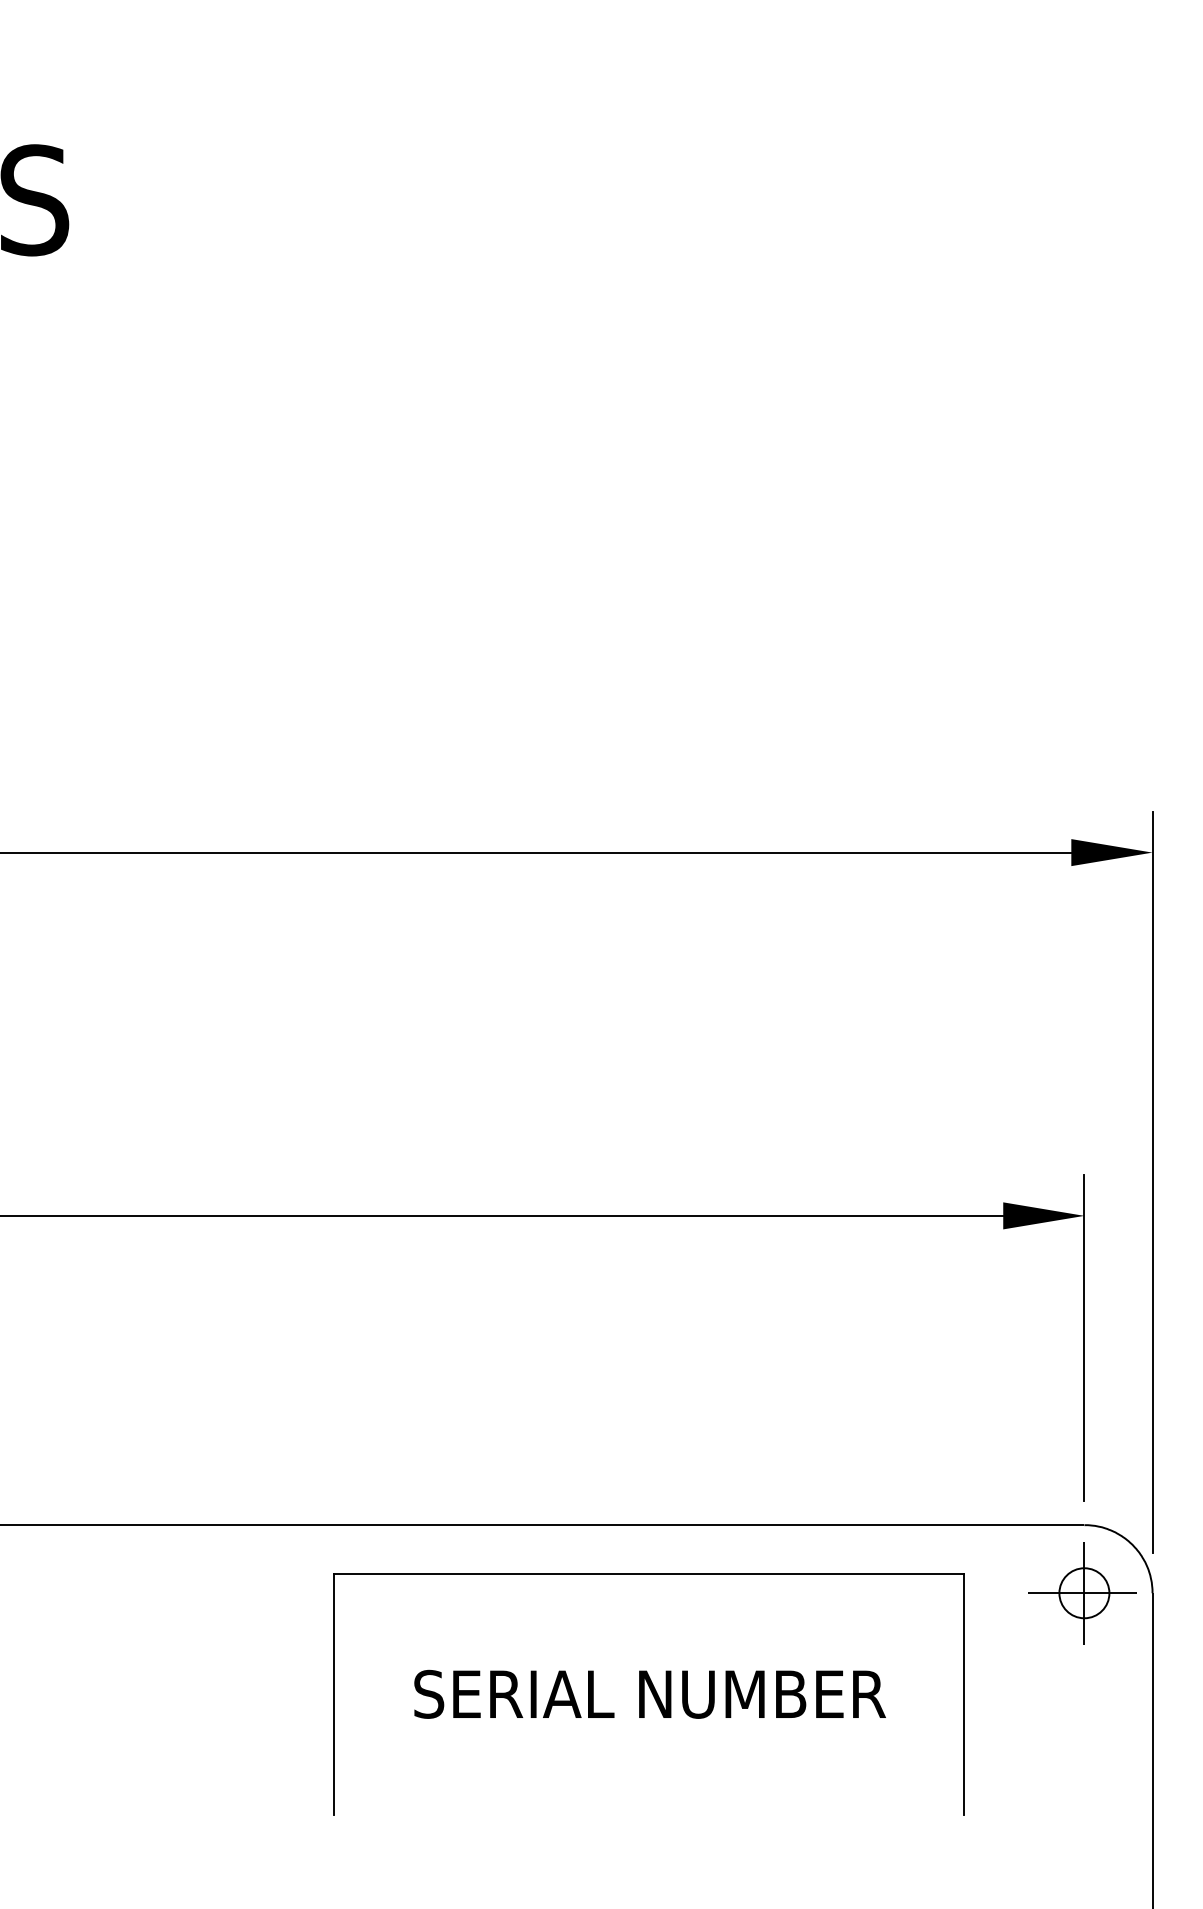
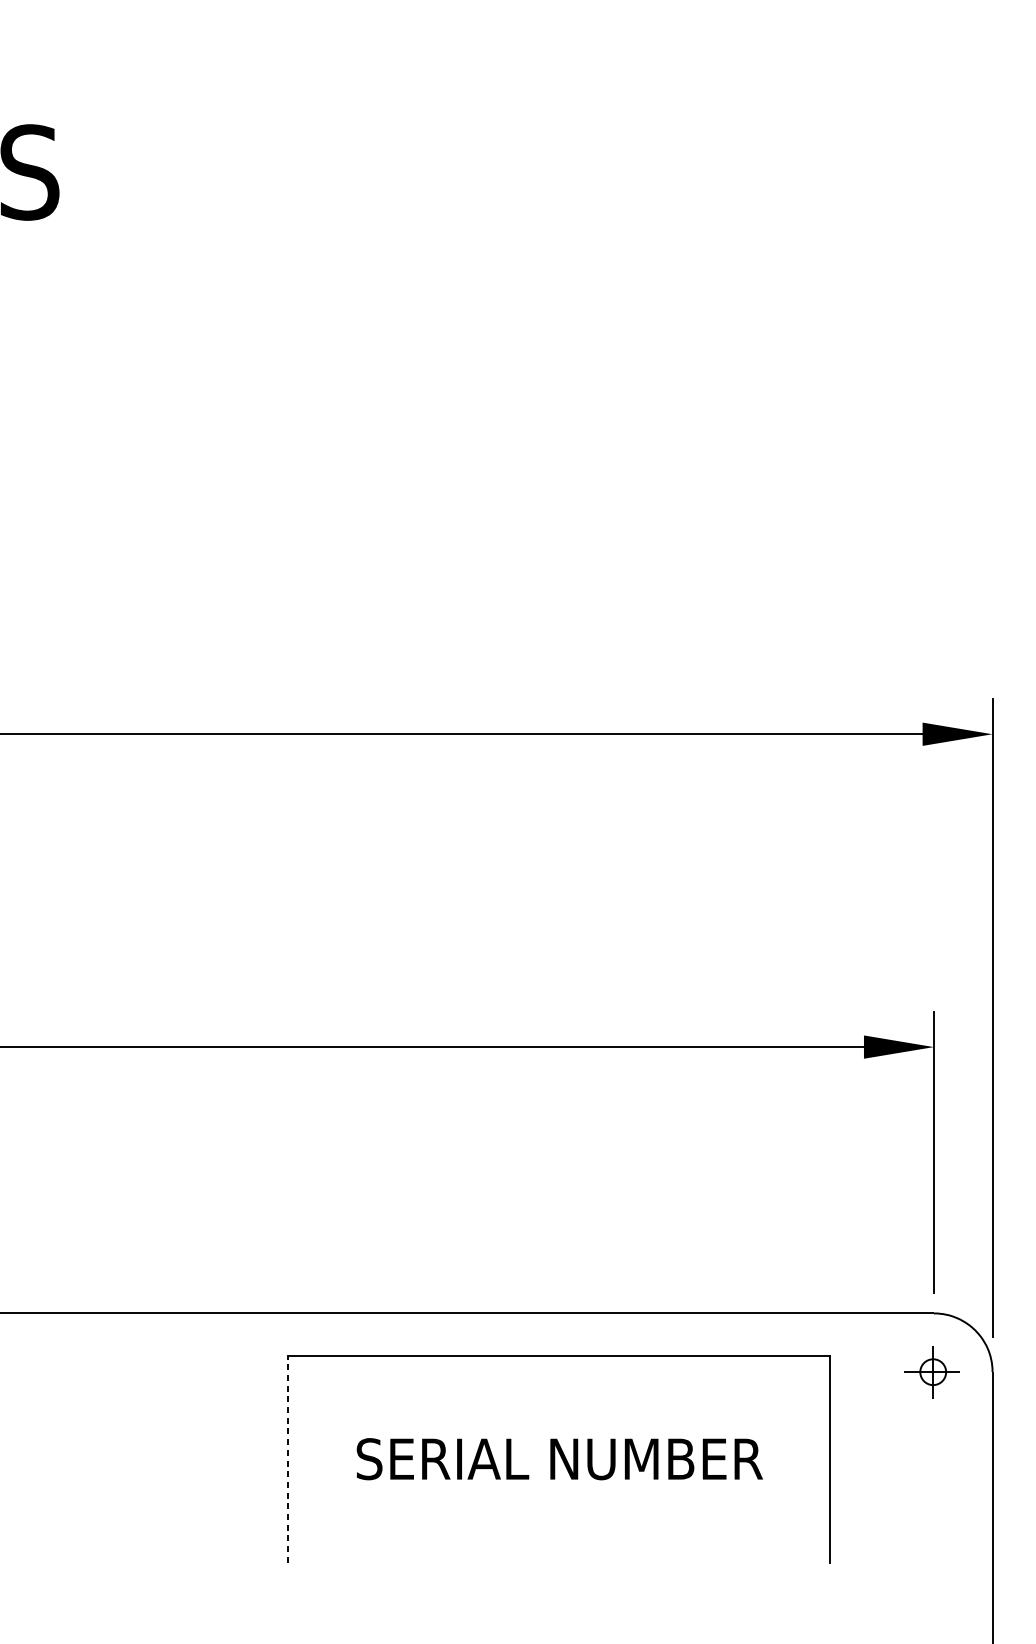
part: (1082, 1593) -> (932, 1372), size x0.6
line: (333, 1693) -> (287, 1458), solid -> dashed

